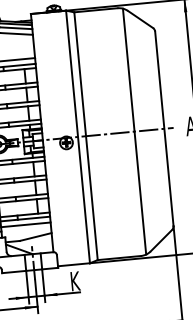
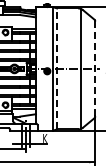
line: (164, 127) -> (95, 68), solid -> dashed
line: (86, 135) -> (57, 68), solid -> dashed

